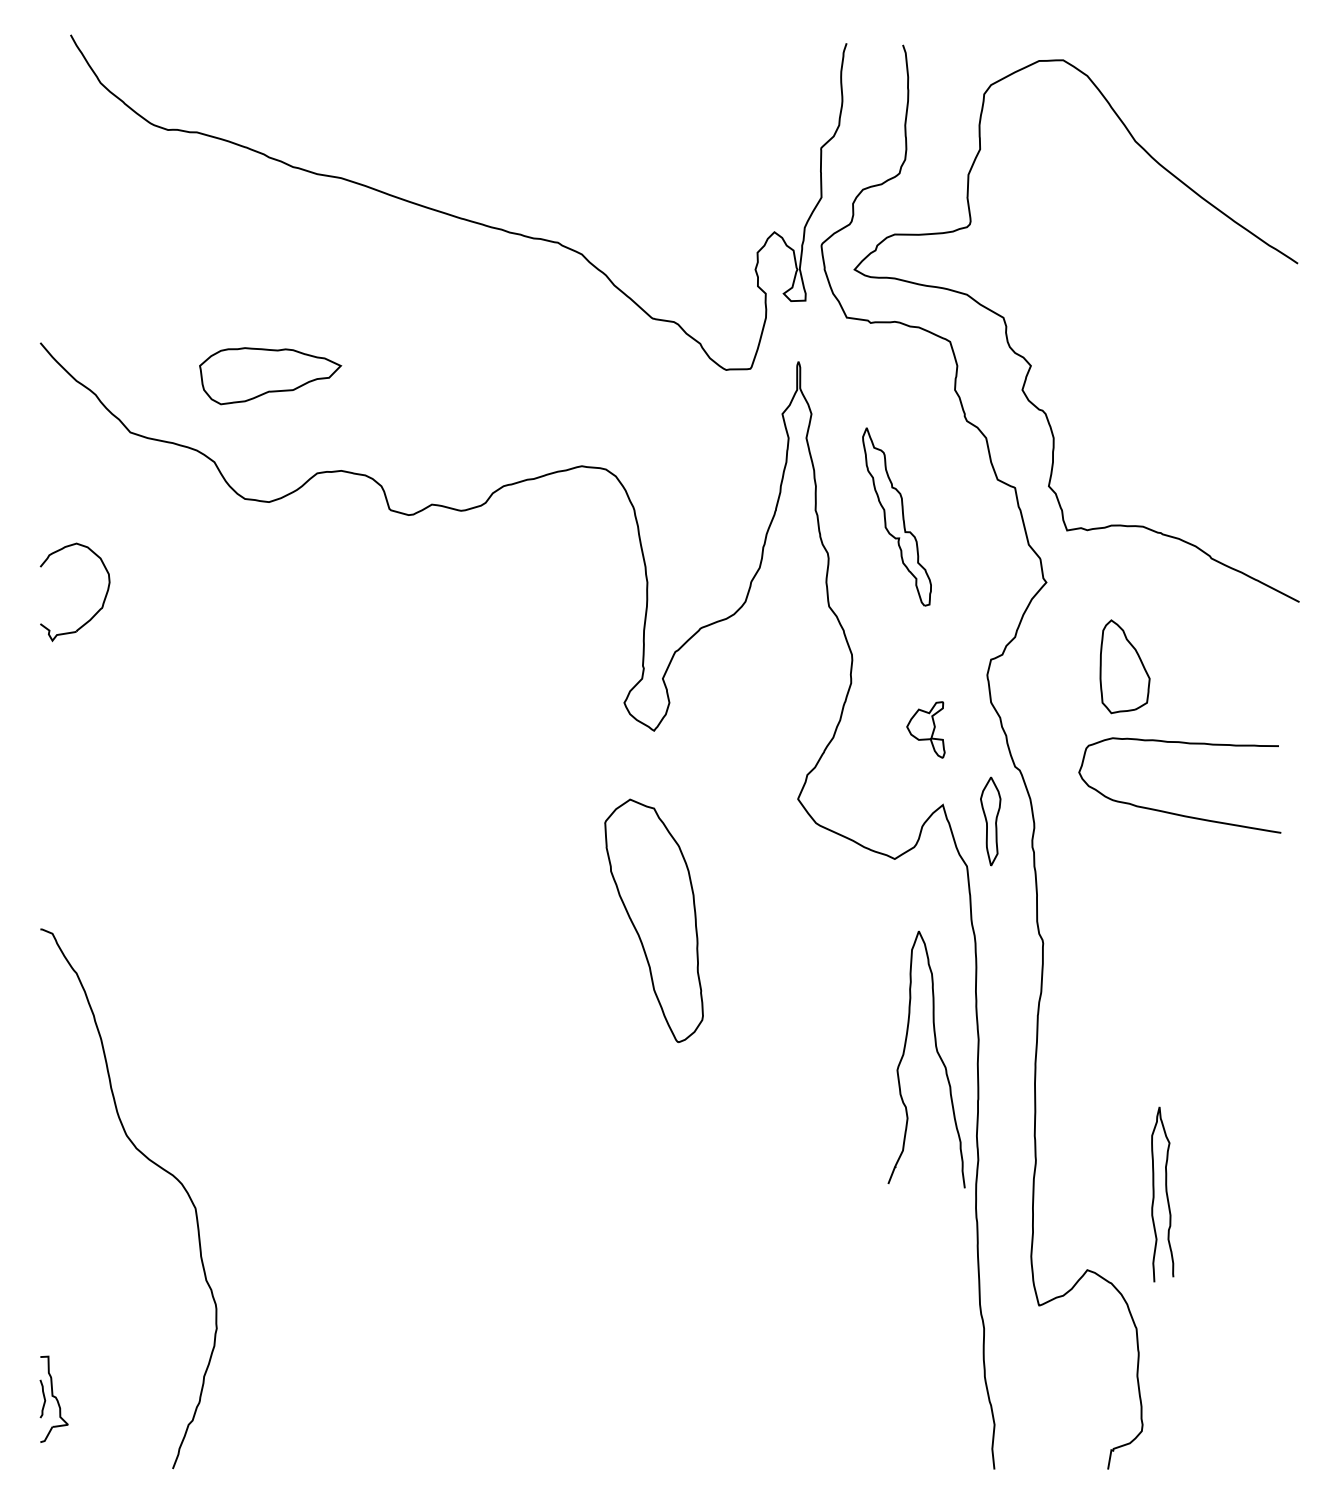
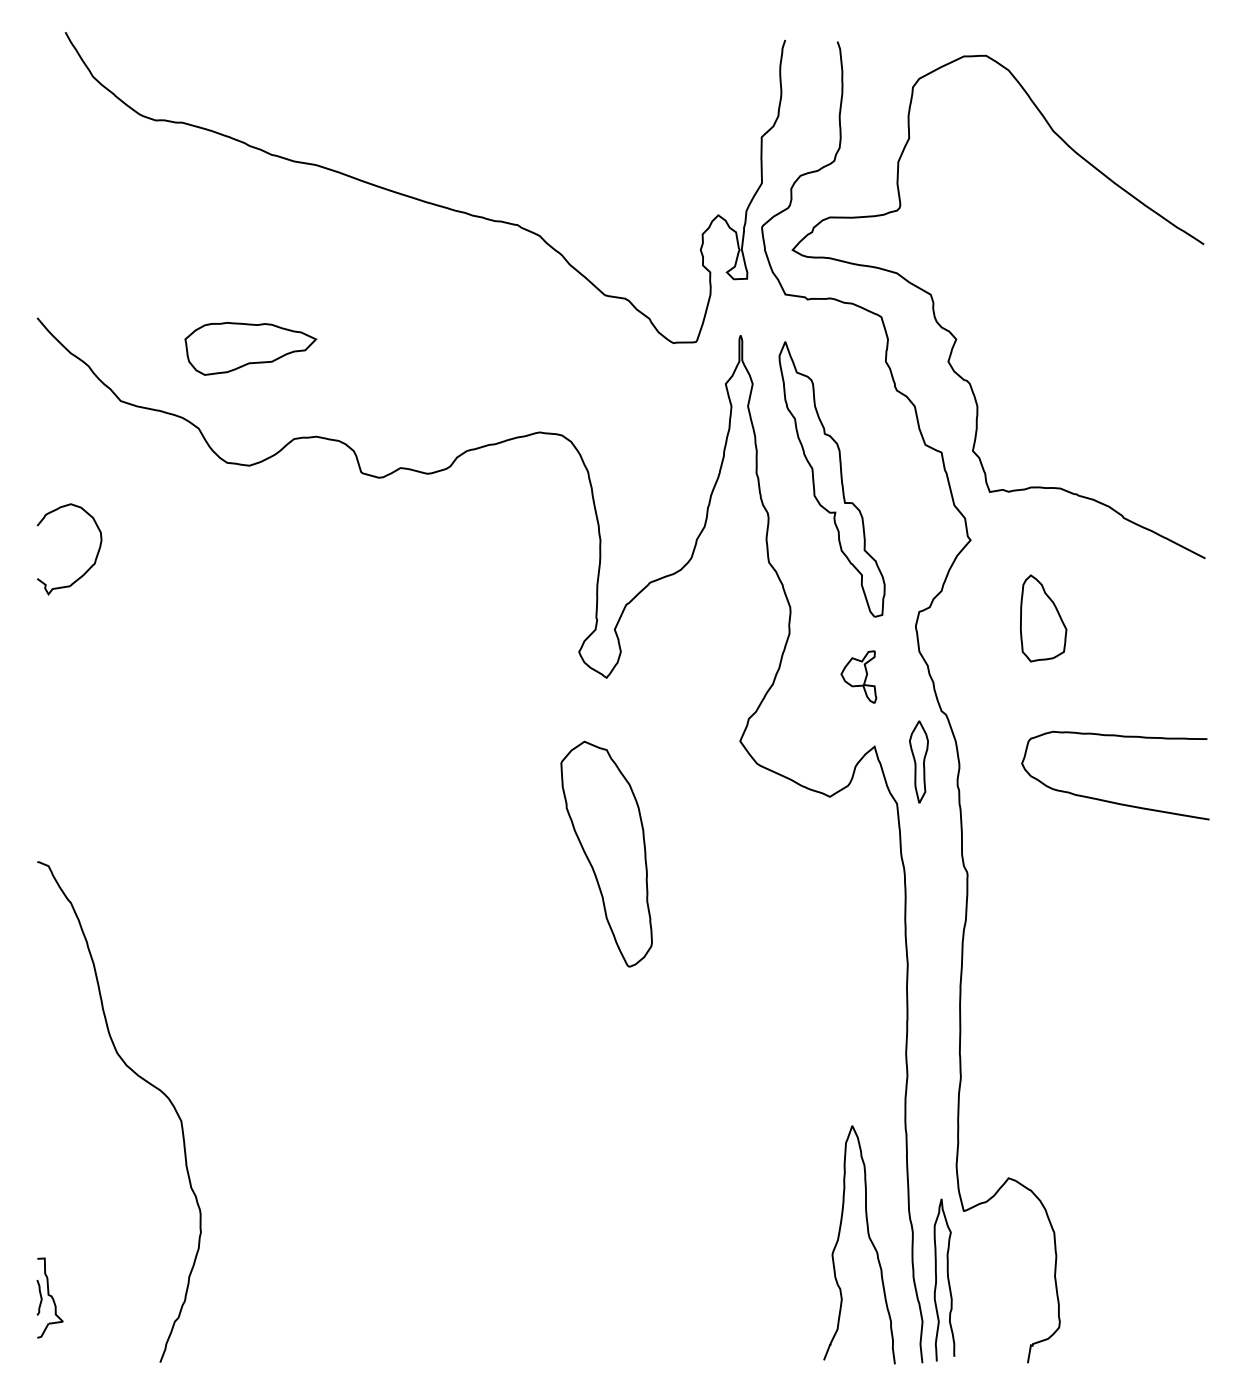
part: (896, 516) -> (831, 479), size x1.67
curve: (1172, 812) -> (1108, 800), moved
curve: (936, 1052) -> (868, 1238), moved
curve: (1165, 1193) -> (947, 1279), moved

